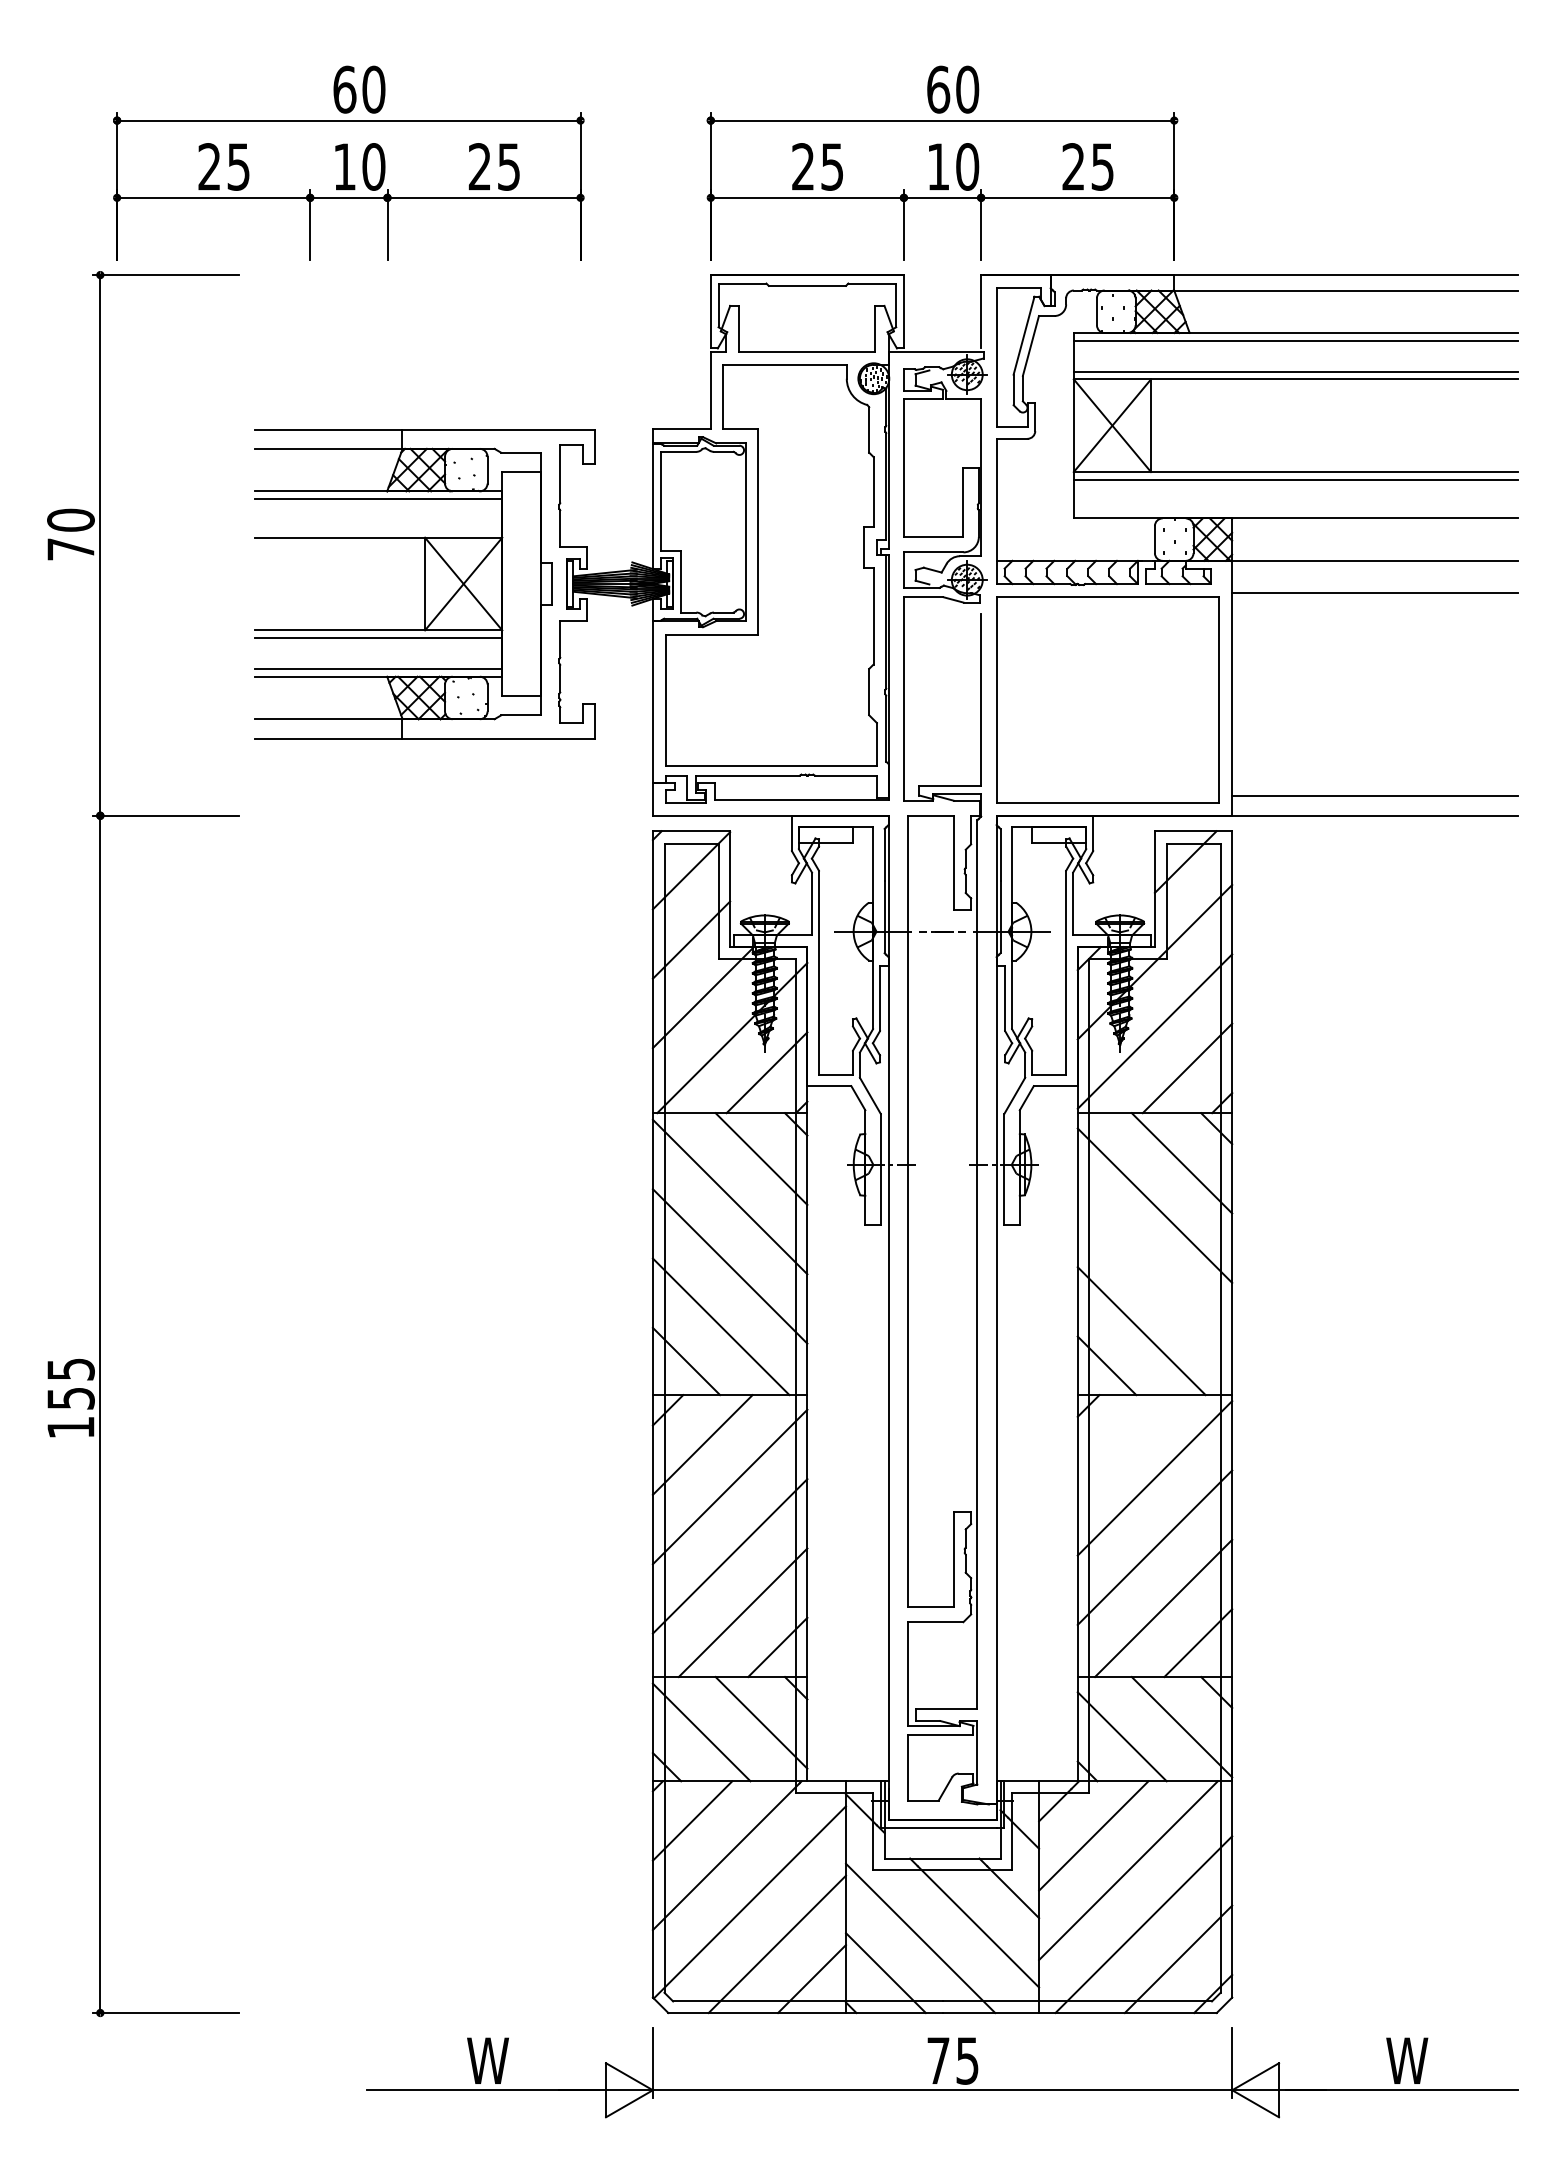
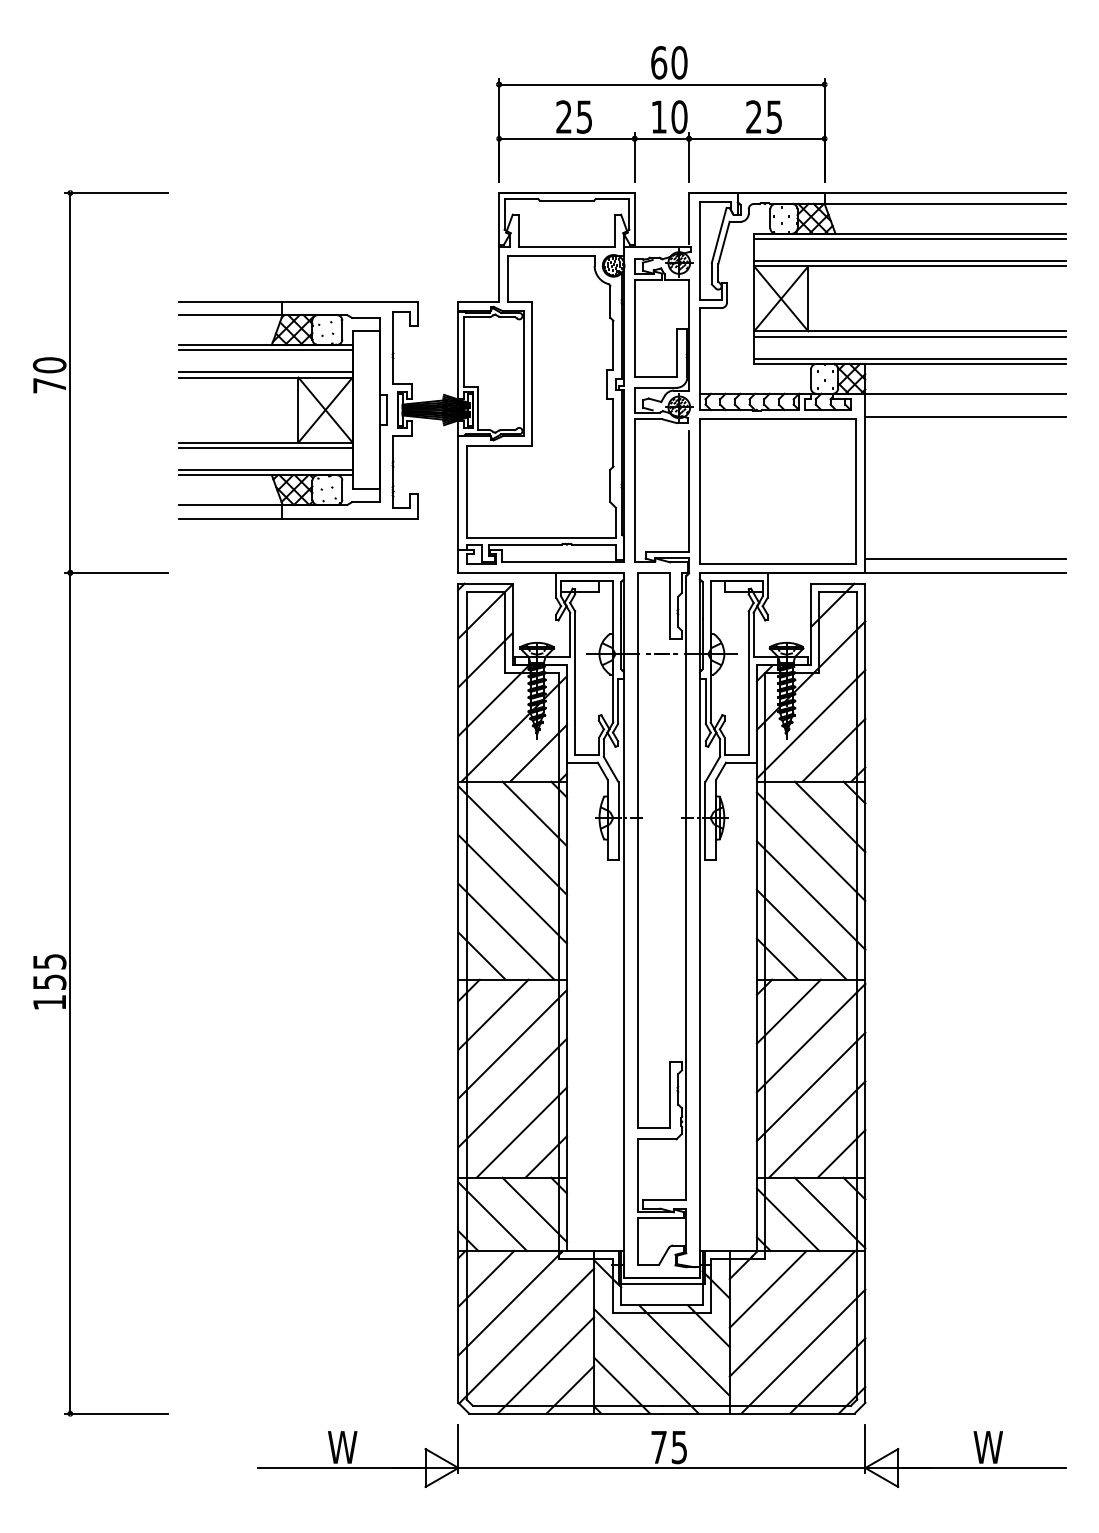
part: (348, 163) -> (244, 114), removed
line: (1295, 510) -> (909, 358), added
line: (378, 530) -> (265, 372), added
line: (1154, 1275) -> (810, 895), added
line: (1122, 1440) -> (788, 1011), added

